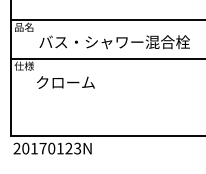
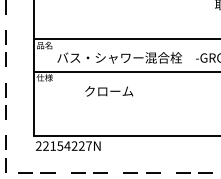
text: (66, 82) -> (109, 91), moved
text: (51, 147) -> (67, 145), 20170123N -> 22154227N

